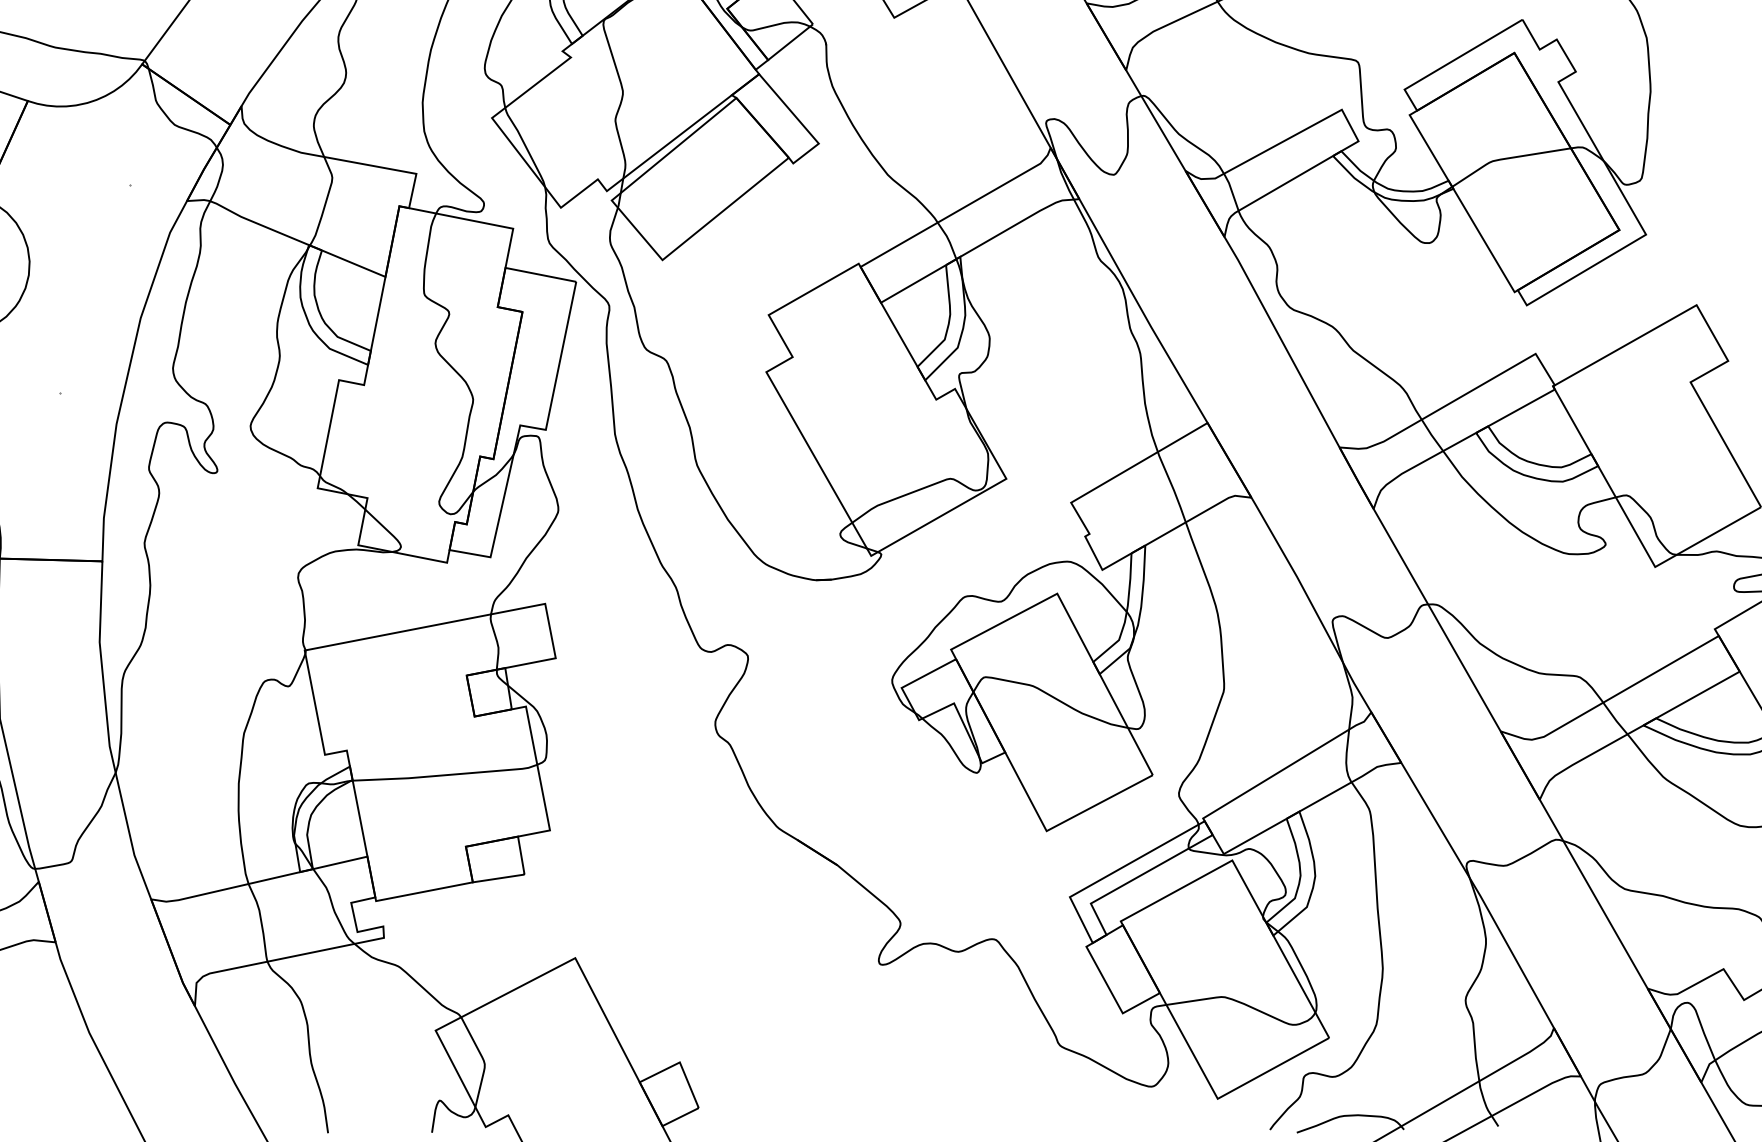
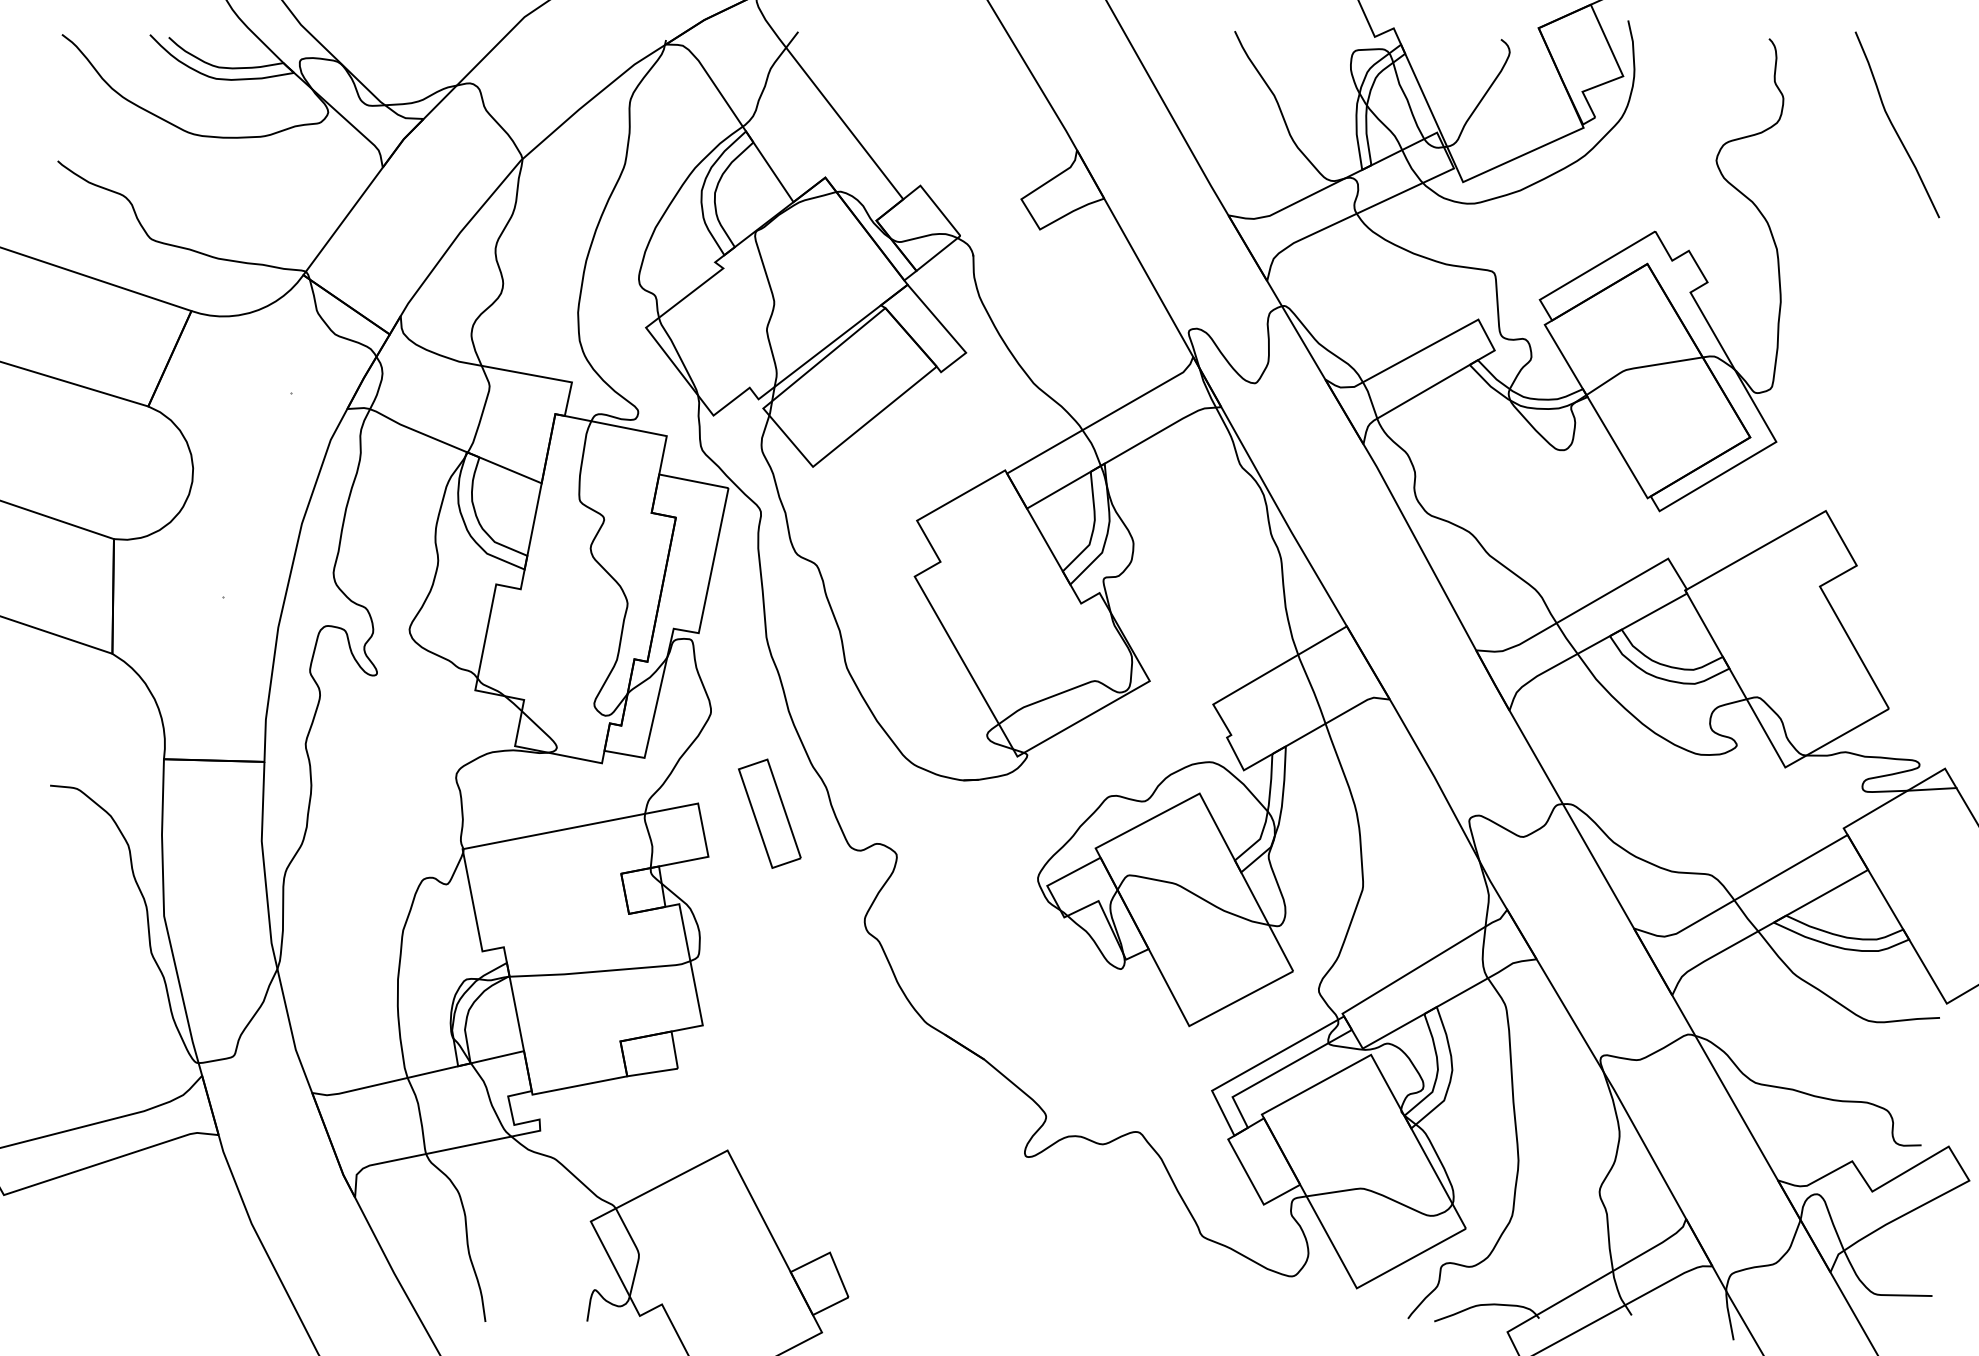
part: (618, 614) -> (769, 813), added

